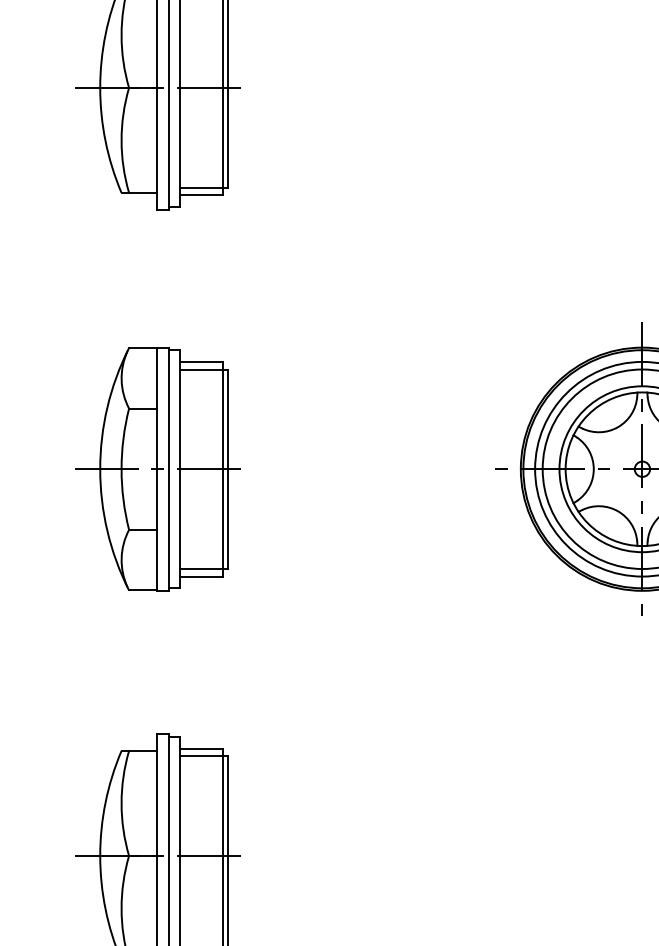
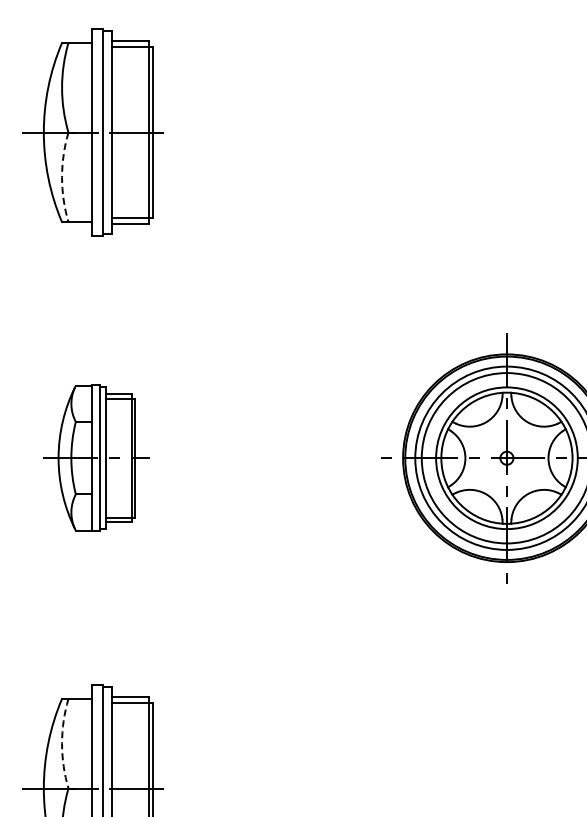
arc: (122, 140) -> (62, 177), solid -> dashed
part: (157, 468) -> (92, 457), size x0.7
arc: (122, 803) -> (62, 743), solid -> dashed

